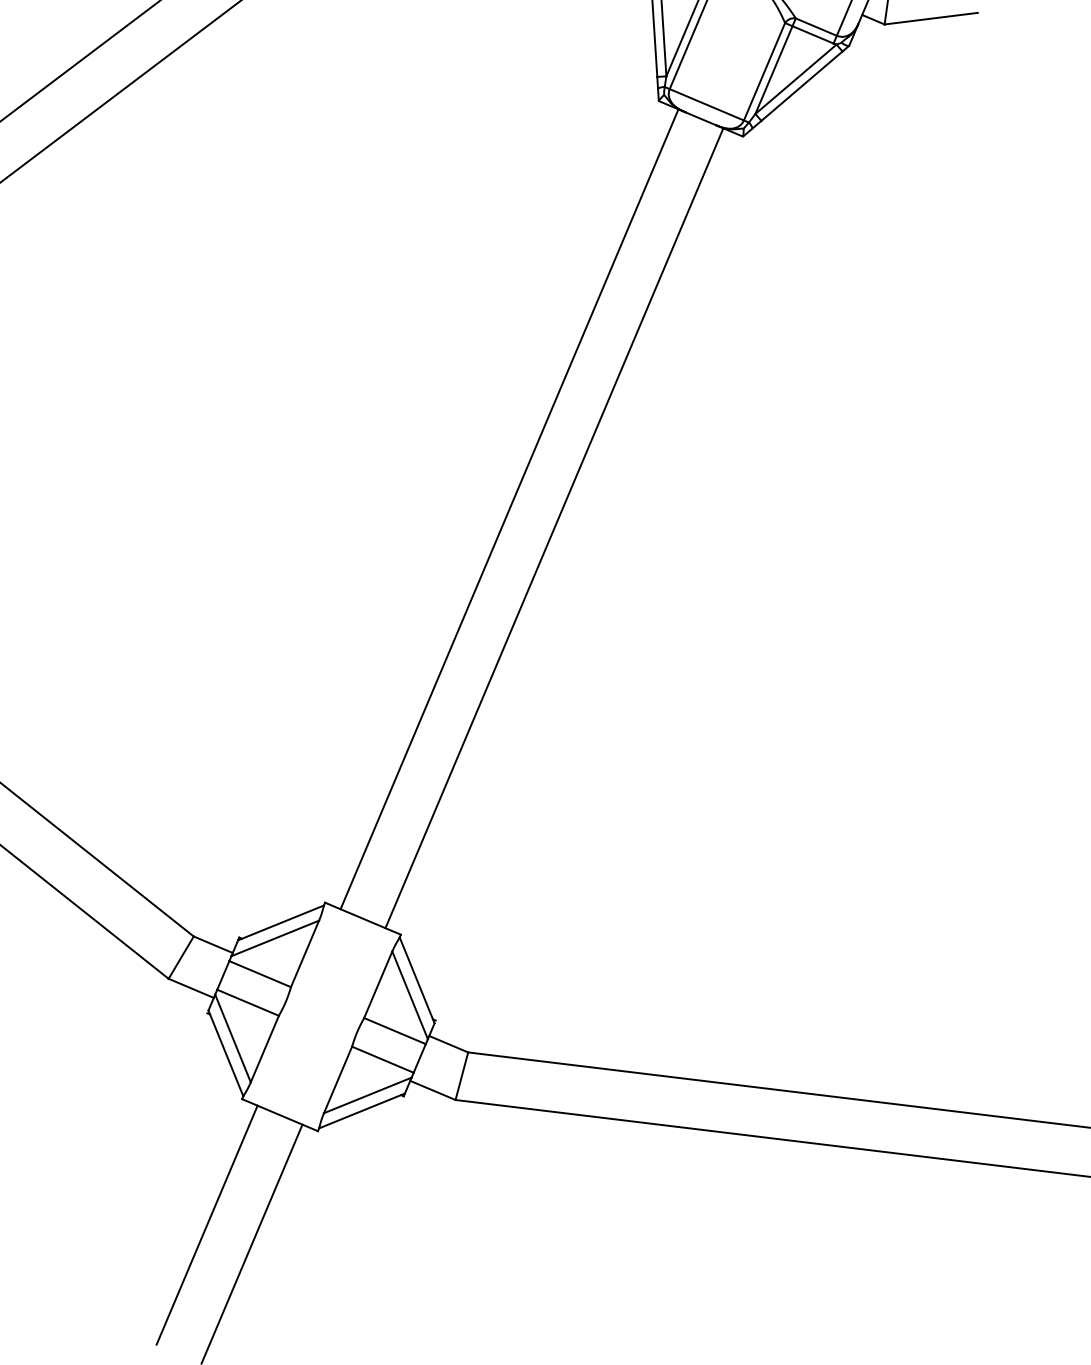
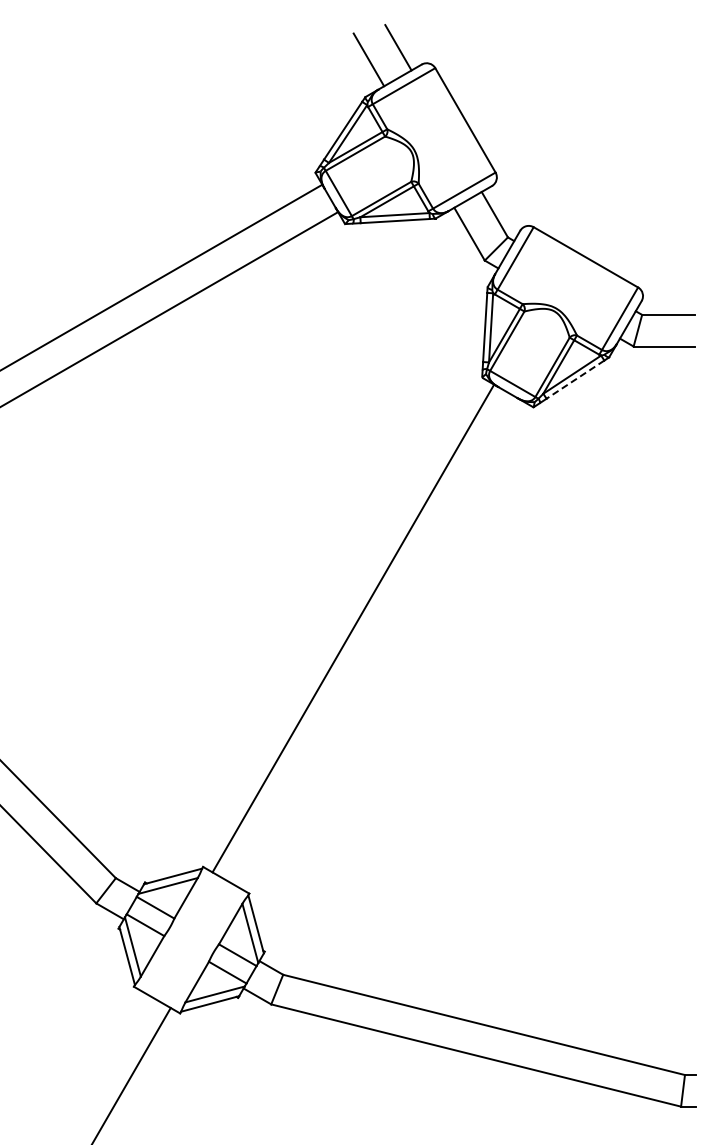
line: (801, 85) -> (575, 379), solid -> dashed
line: (554, 528) -> (380, 644), removed
line: (207, 1224) -> (101, 1064), removed

